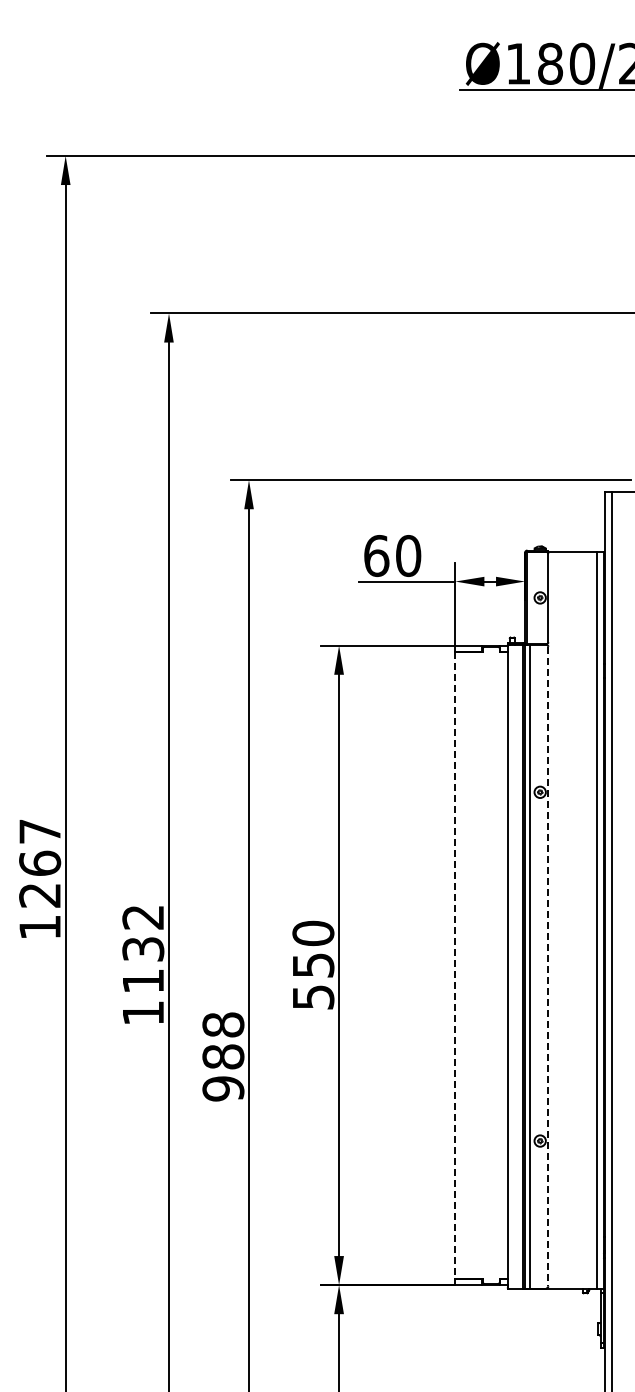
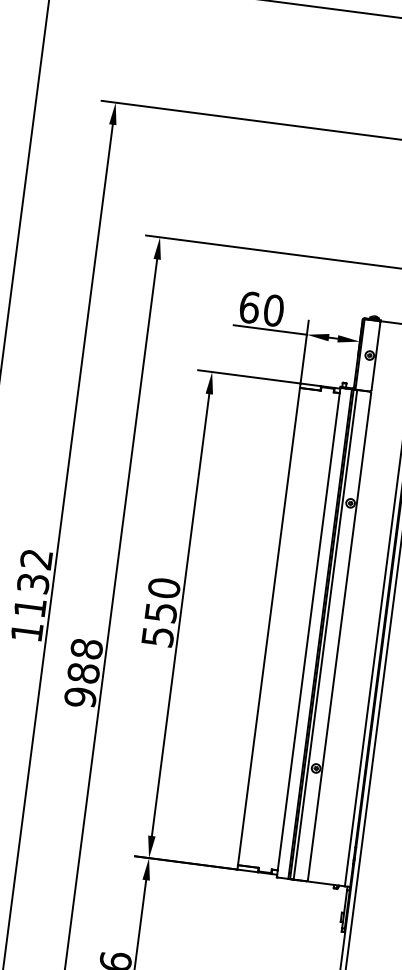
line: (455, 965) -> (269, 626), dashed -> solid
line: (548, 966) -> (339, 636), dashed -> solid

